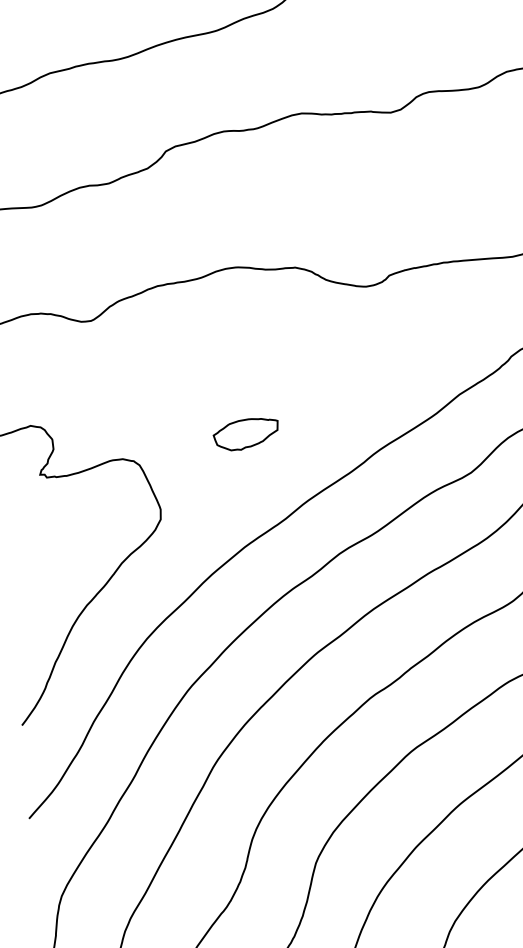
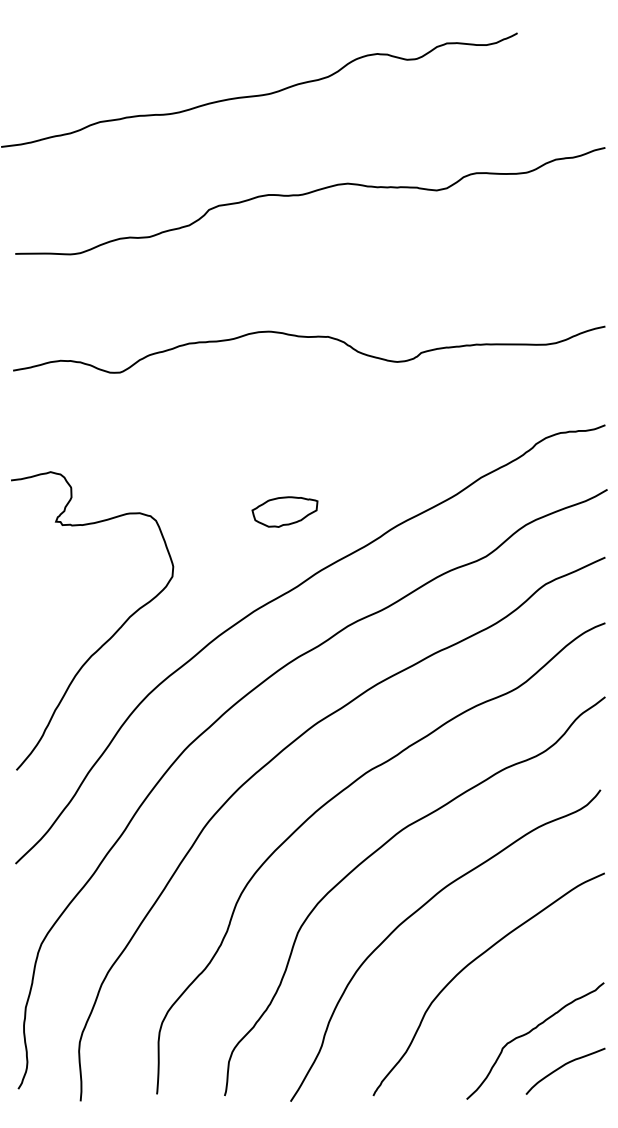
part: (245, 433) -> (284, 511), moved

